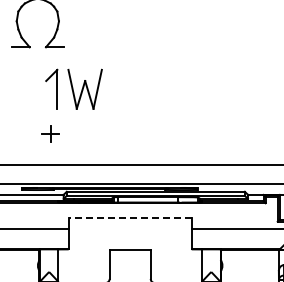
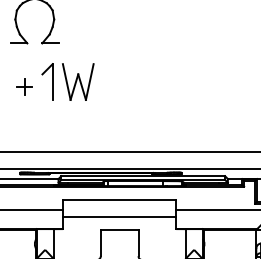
part: (50, 133) -> (24, 86), moved
line: (130, 217) -> (119, 199), dashed -> solid
line: (129, 235) -> (119, 216), added

